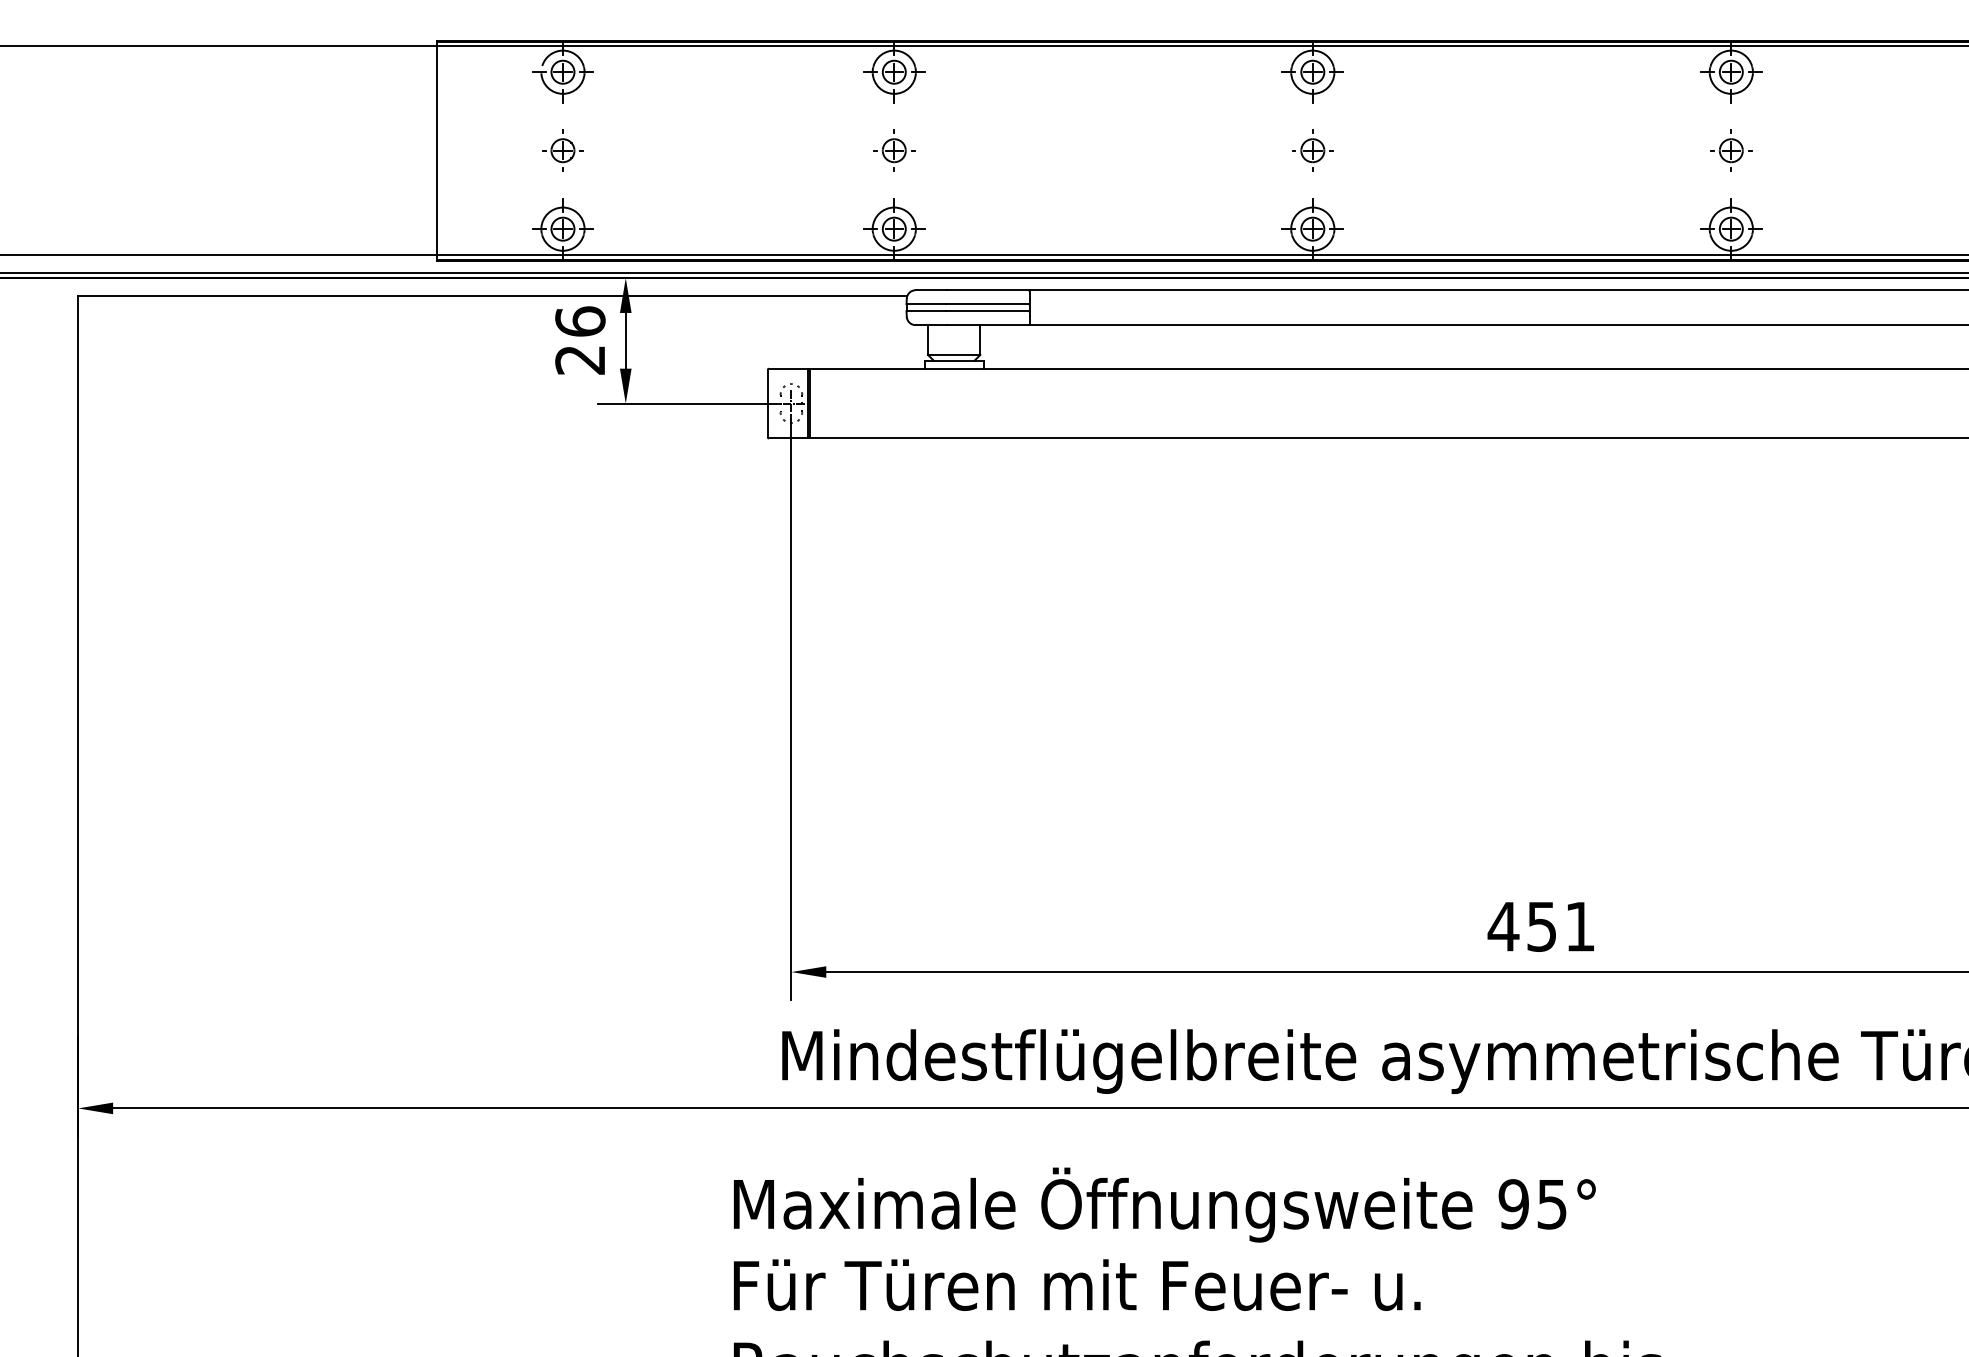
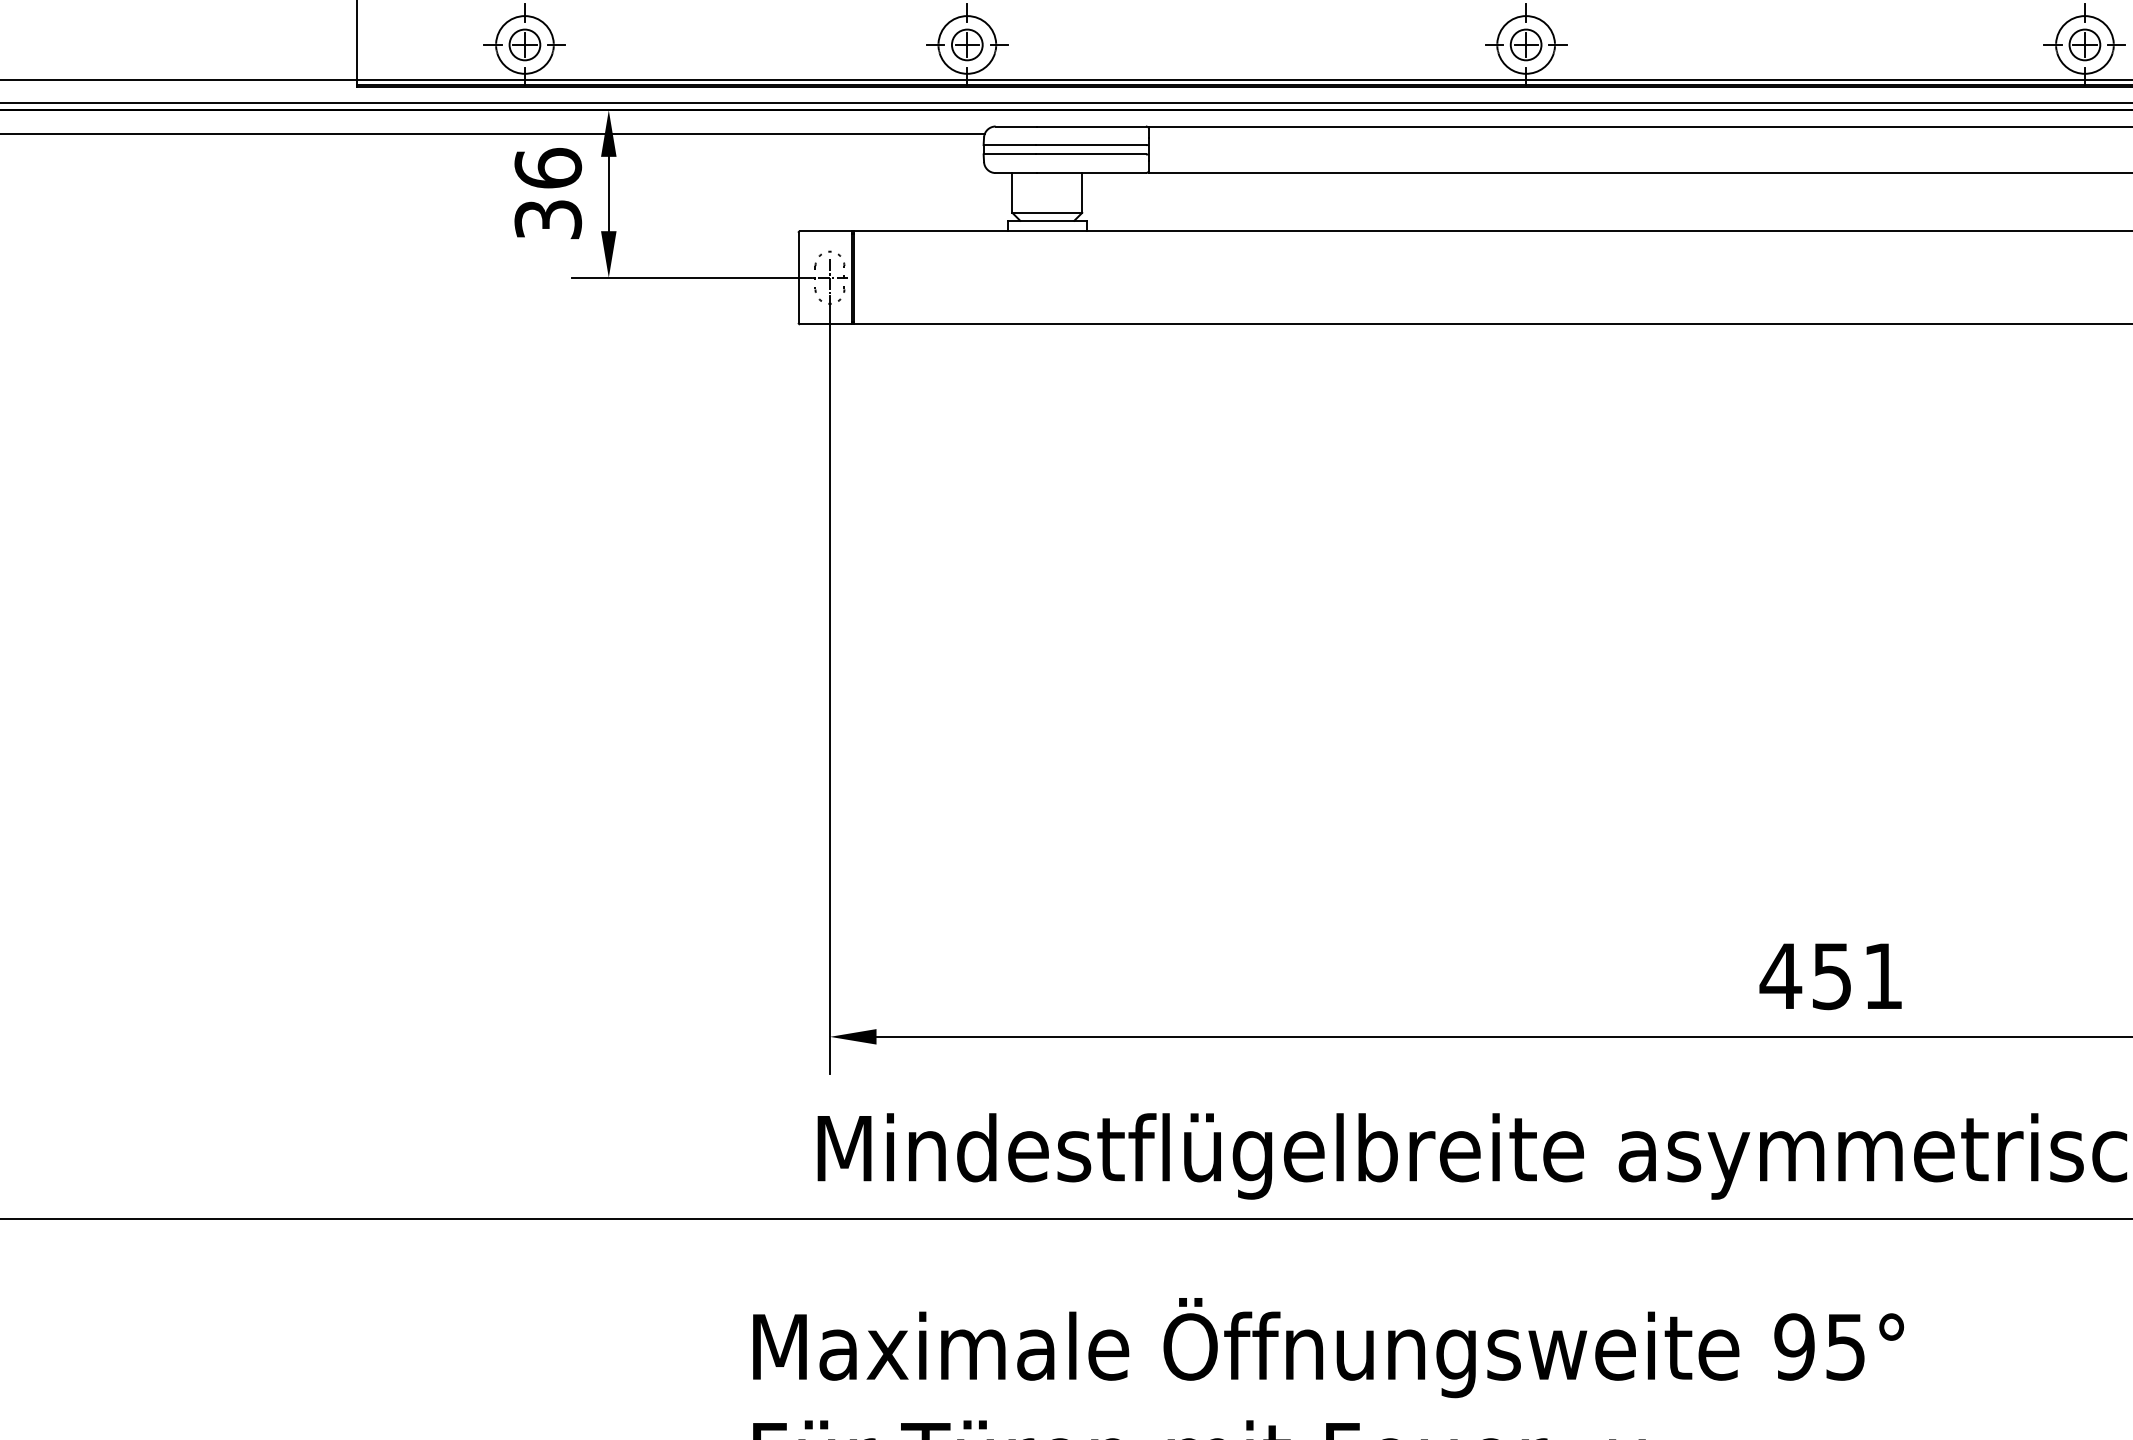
text: (580, 359) -> (548, 218), 26 -> 36

